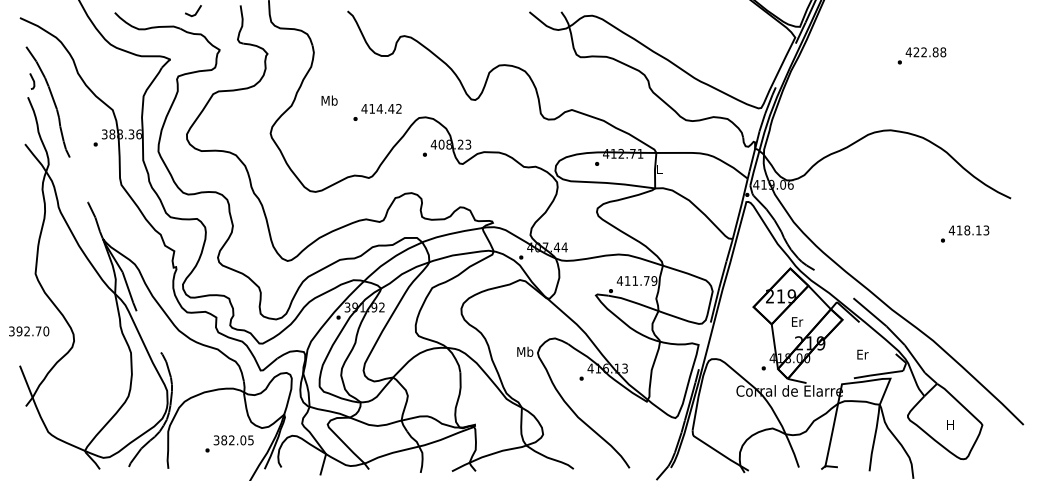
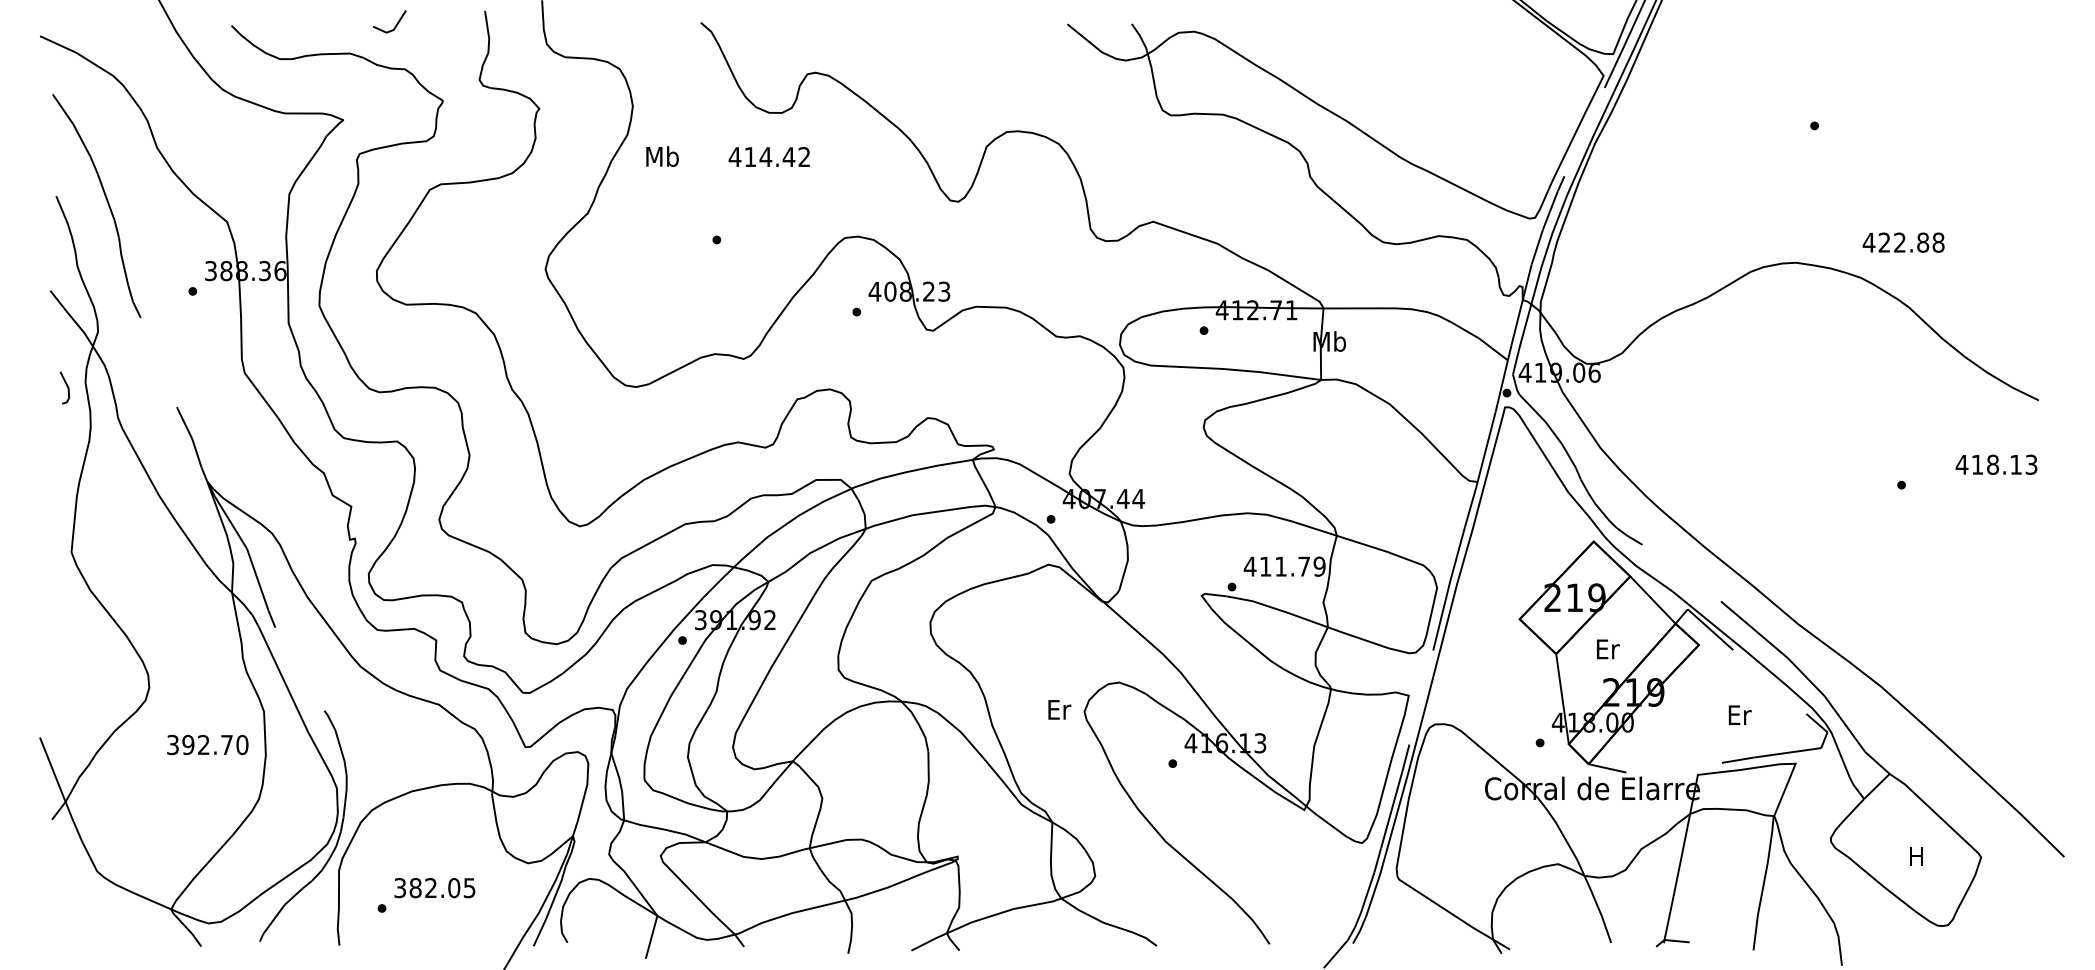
text: (925, 52) -> (1902, 242), moved
line: (32, 80) -> (65, 386), moved
text: (329, 100) -> (662, 156), moved
text: (381, 108) -> (769, 156), moved
text: (659, 169) -> (1329, 341), L -> Mb
text: (968, 230) -> (1995, 464), moved
text: (29, 331) -> (208, 745), moved
text: (525, 351) -> (1059, 708), Mb -> Er
text: (229, 443) -> (426, 894), moved

